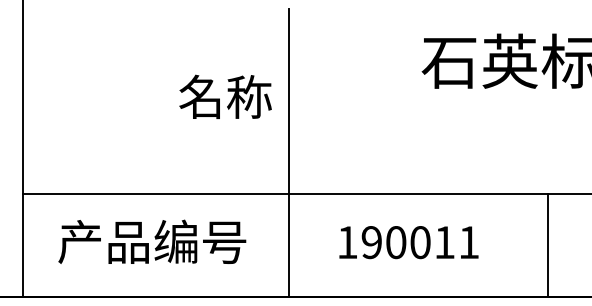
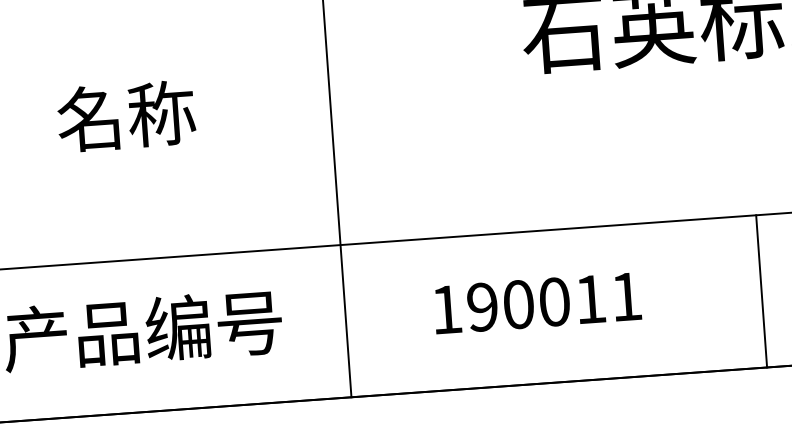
text: (225, 96) -> (126, 115), moved
text: (408, 242) -> (536, 303), moved
line: (548, 244) -> (762, 290), moved

